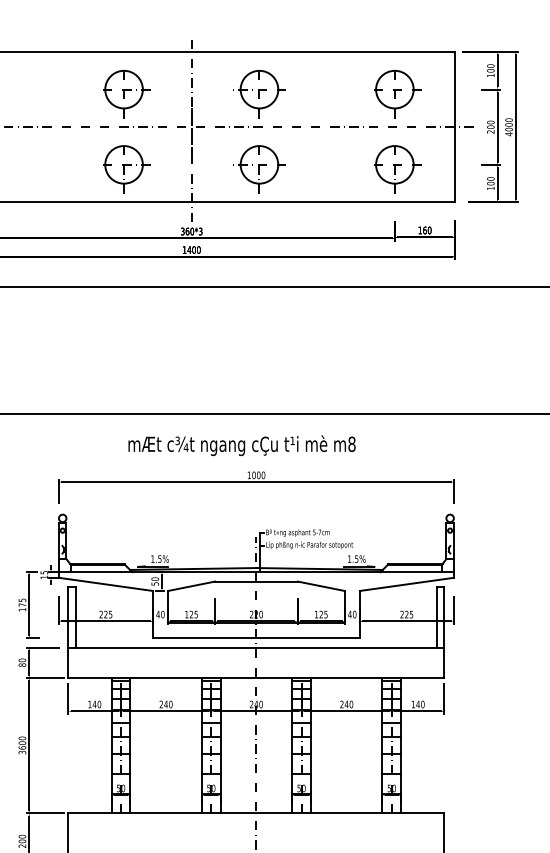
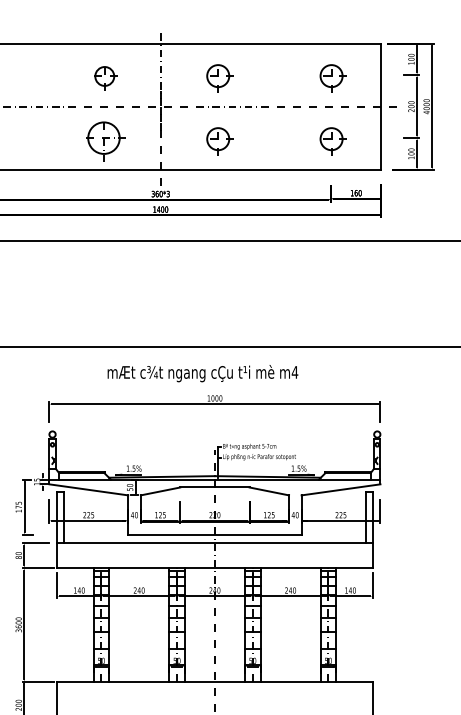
part: (125, 93) -> (105, 78), size x0.6
part: (261, 93) -> (219, 78), size x0.7
part: (396, 93) -> (332, 78), size x0.7
part: (261, 168) -> (219, 141), size x0.7
part: (396, 168) -> (332, 141), size x0.7
text: (351, 444) -> (294, 372), m8 -> m4

